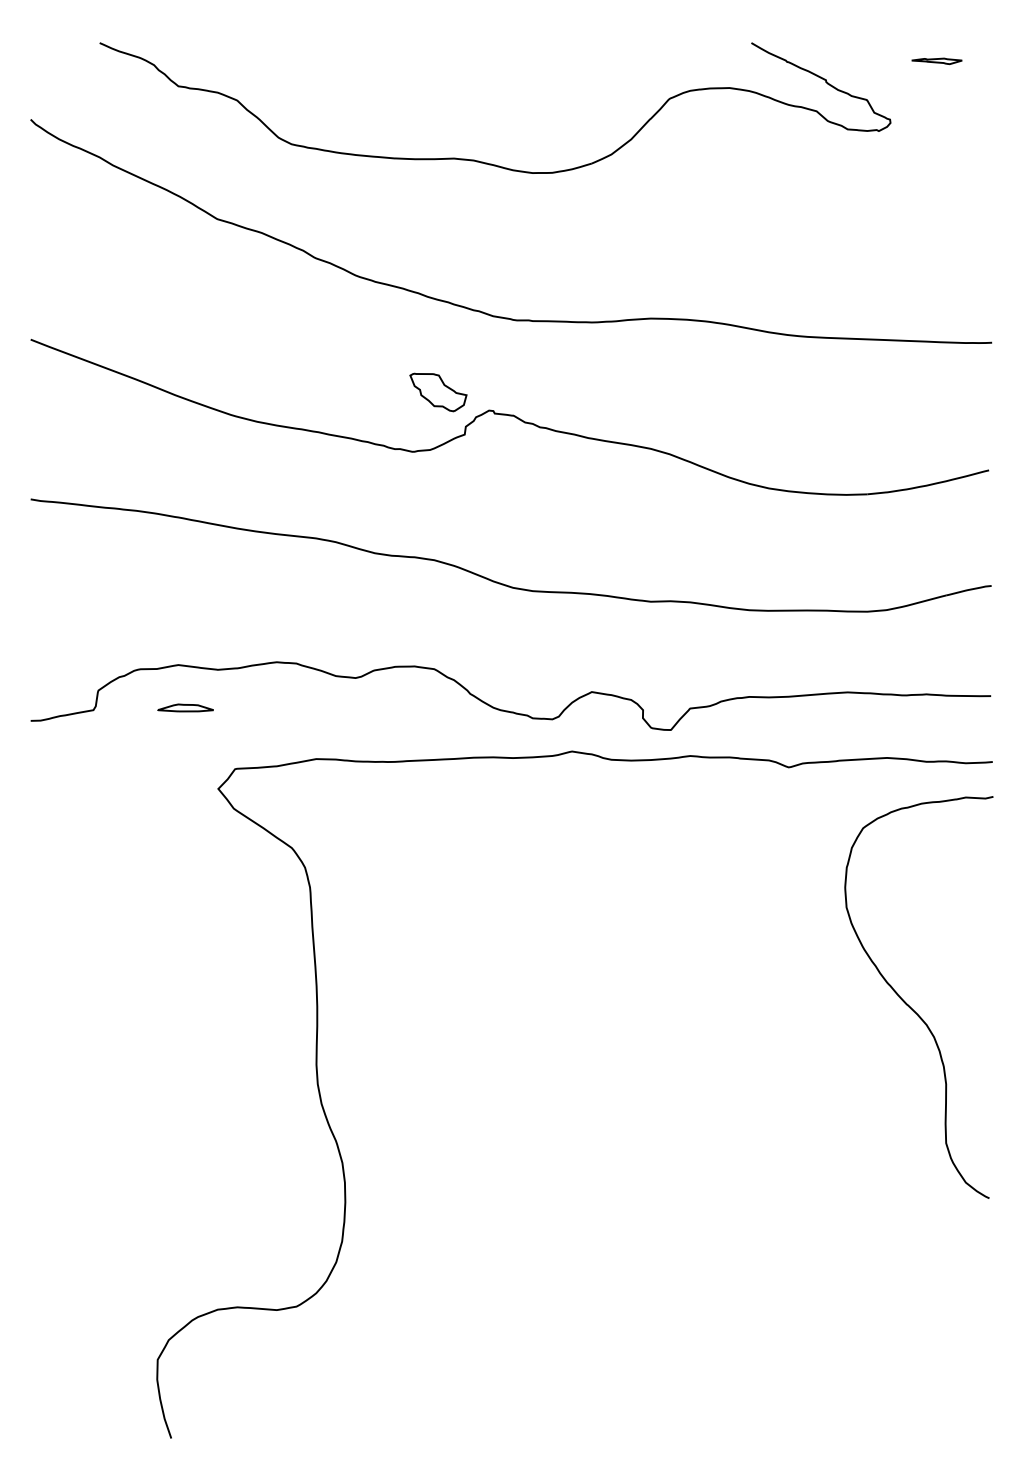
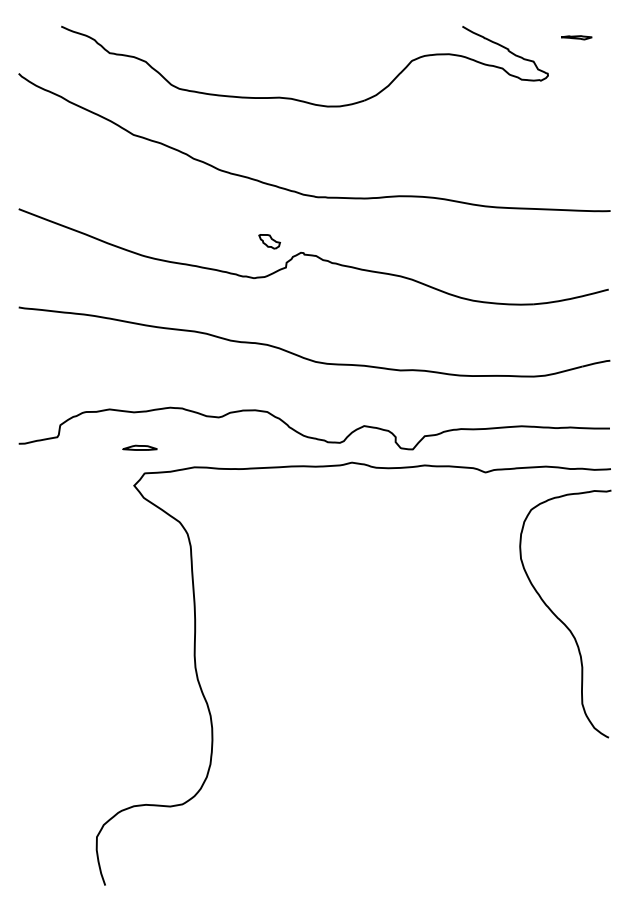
part: (438, 392) -> (269, 241), size x0.6
part: (184, 707) -> (139, 447), moved

